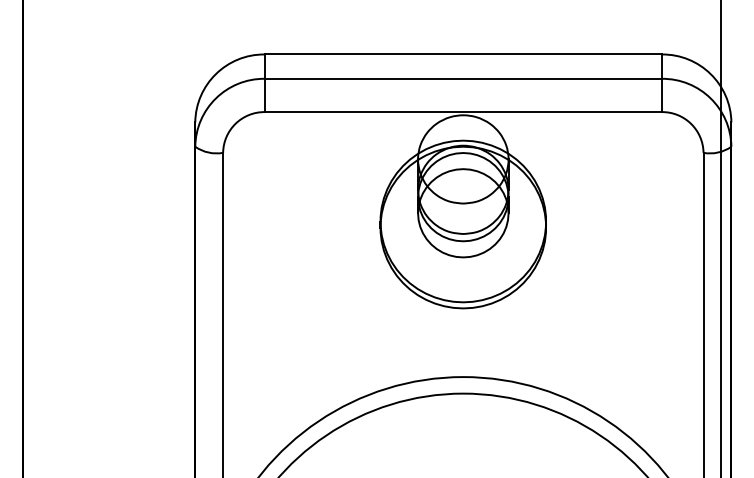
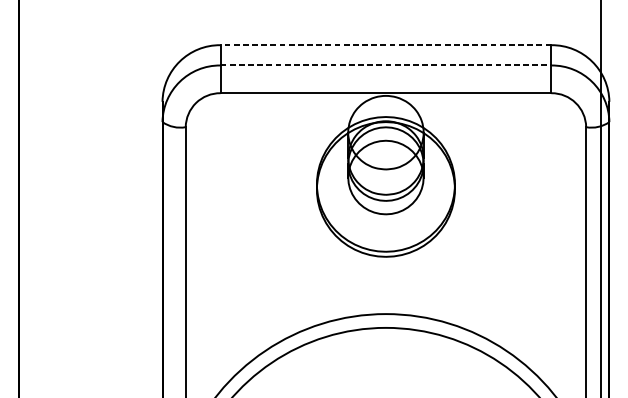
line: (462, 54) -> (385, 45), solid -> dashed
line: (463, 78) -> (386, 65), solid -> dashed

